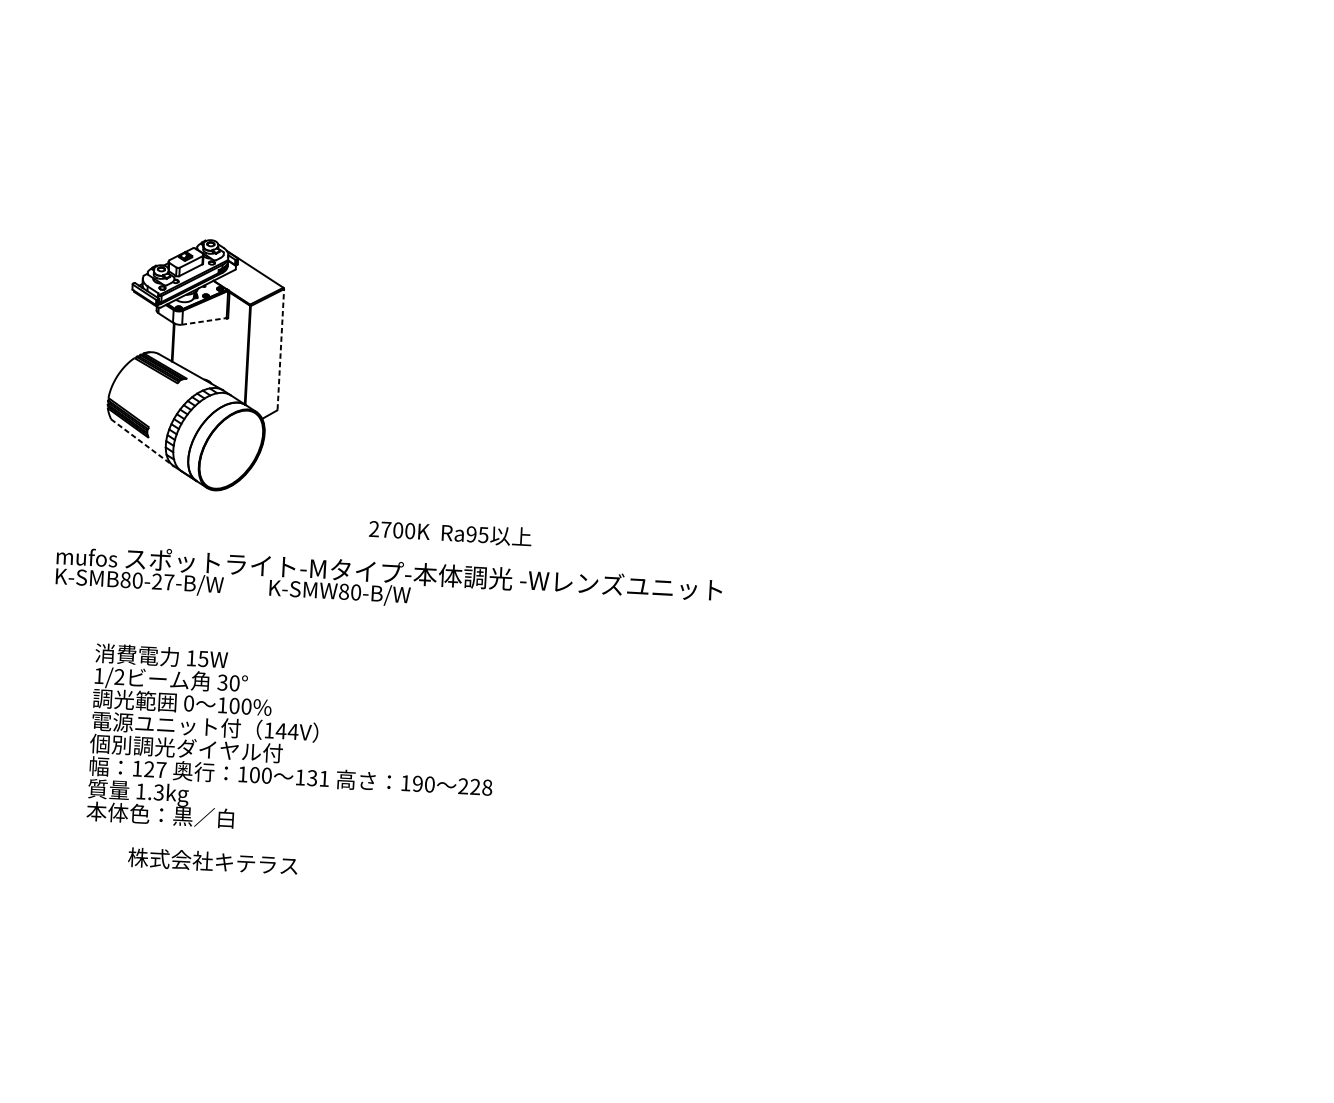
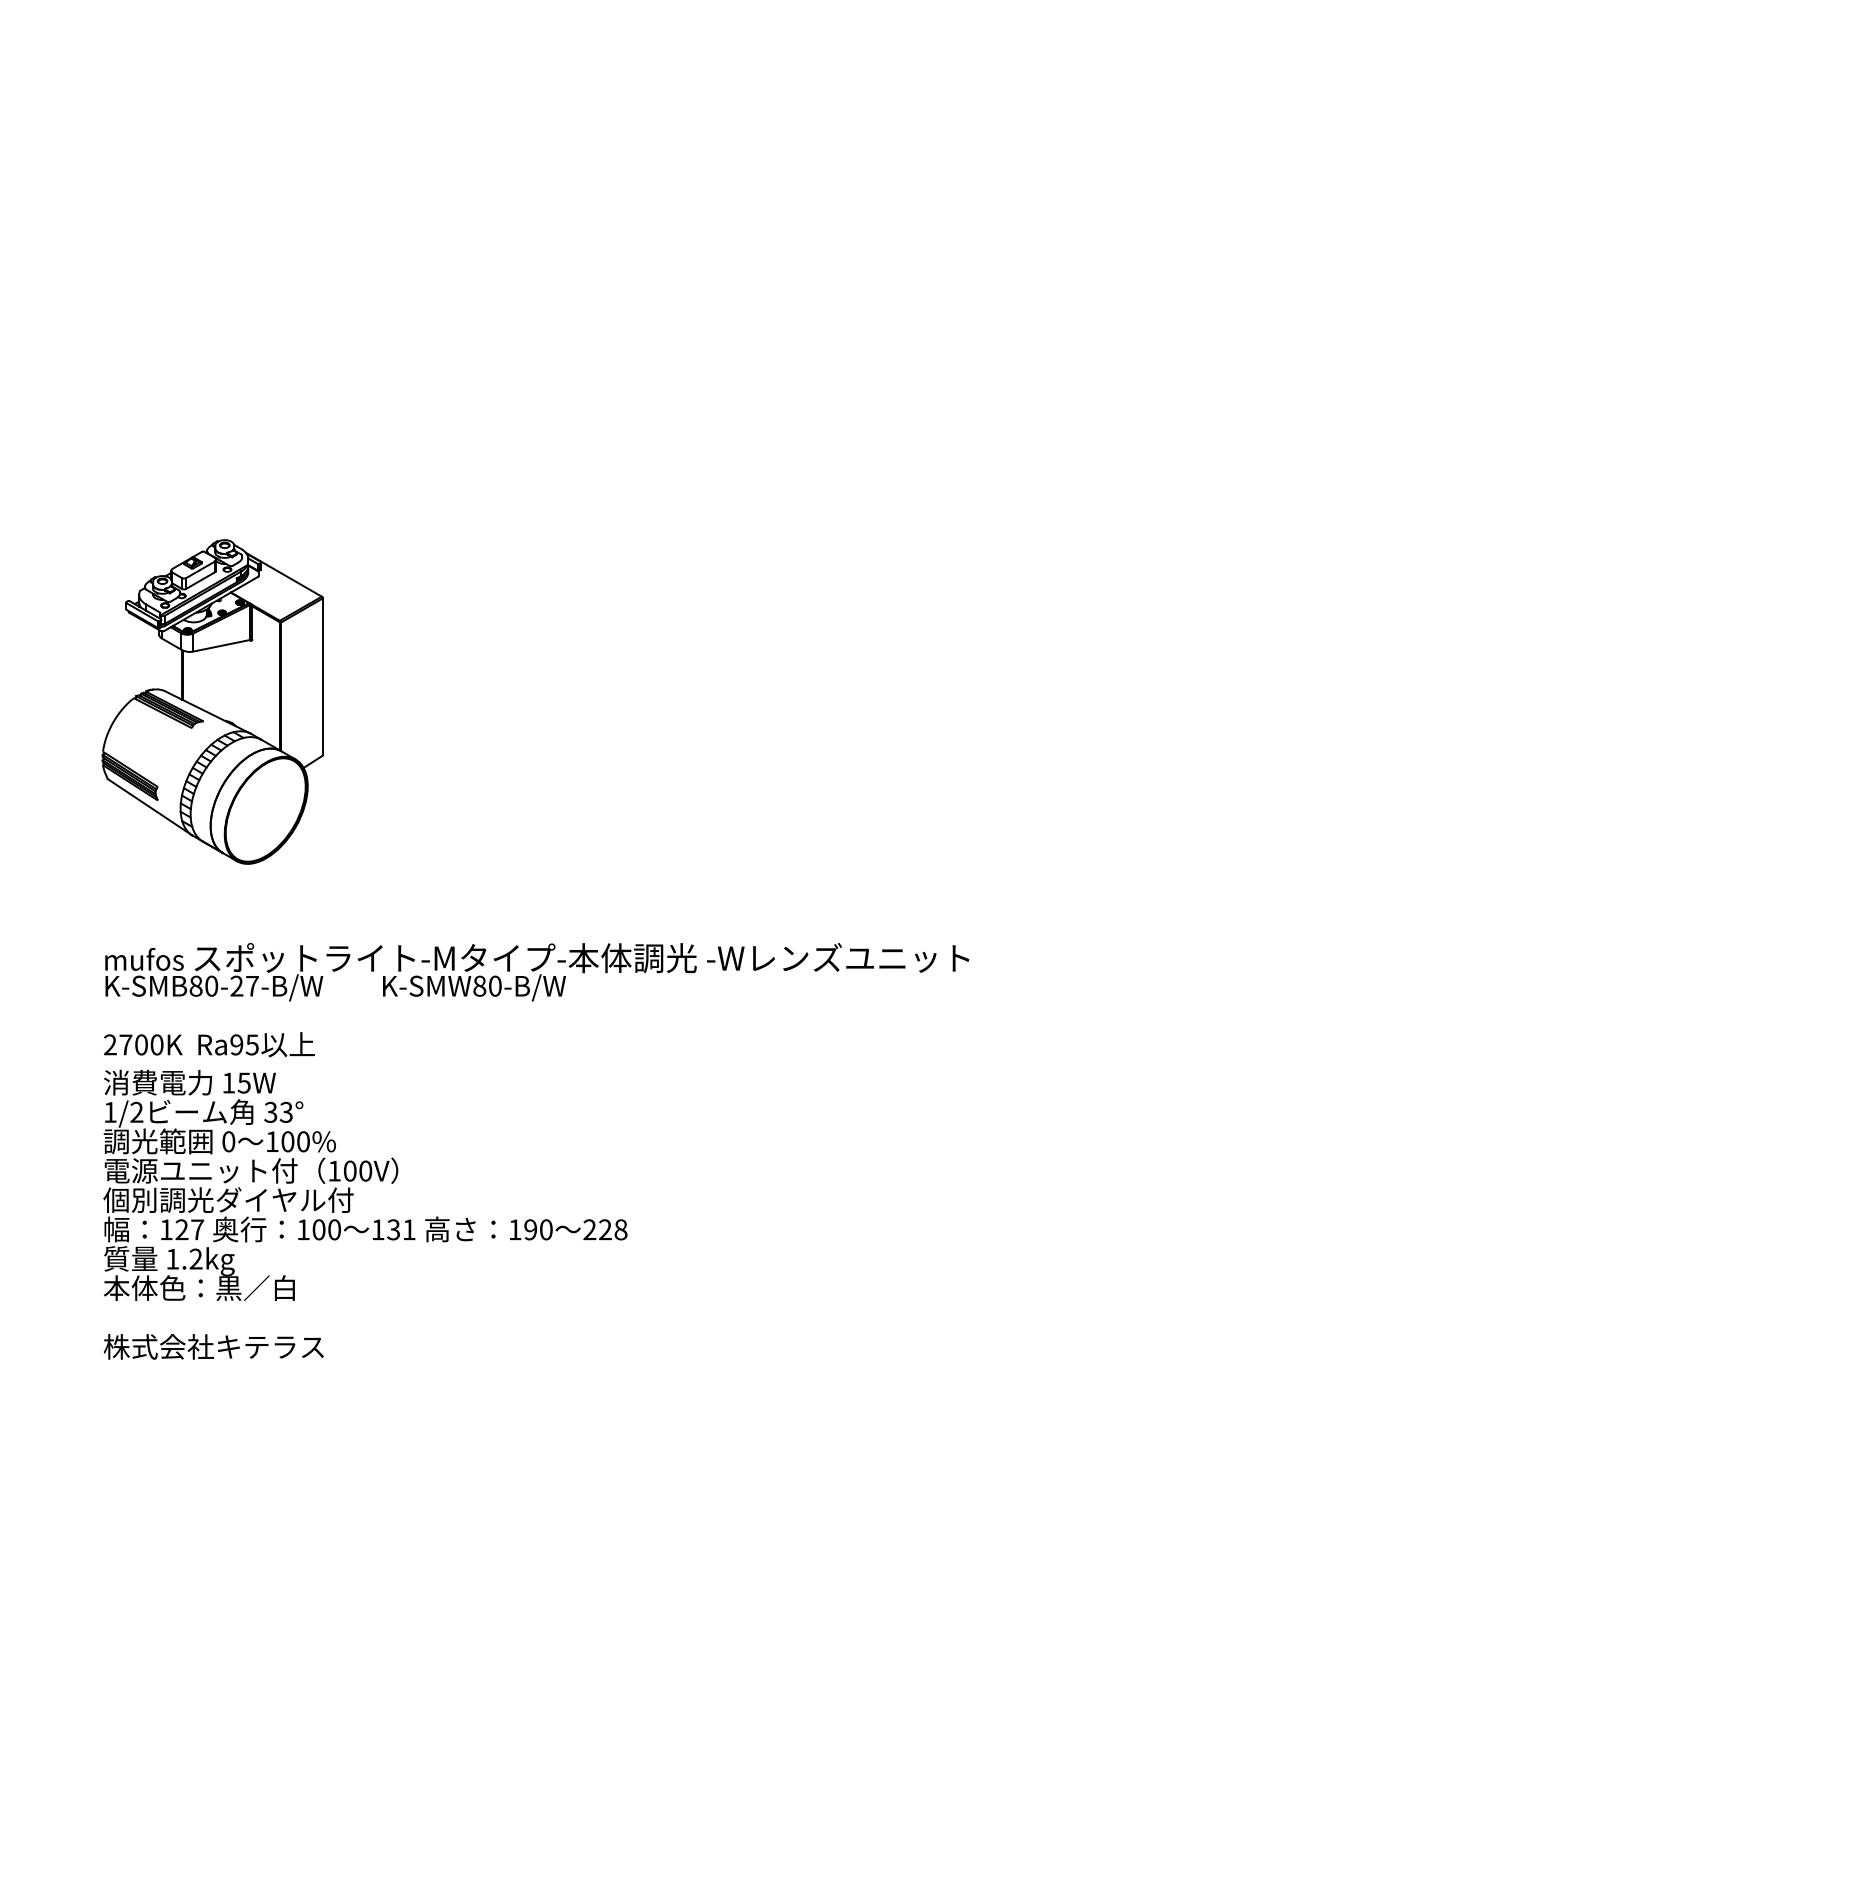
line: (204, 321) -> (221, 645), dashed -> solid
line: (280, 348) -> (322, 675), dashed -> solid
line: (141, 442) -> (149, 807), dashed -> solid
text: (450, 532) -> (209, 1044), moved
text: (389, 582) -> (537, 971), moved
text: (233, 683) -> (285, 1112), 30° -> 33°
text: (286, 731) -> (357, 1170), 144V -> 100V
text: (158, 792) -> (195, 1259), 1.3kg -> 1.2kg
text: (212, 861) -> (213, 1346), moved

